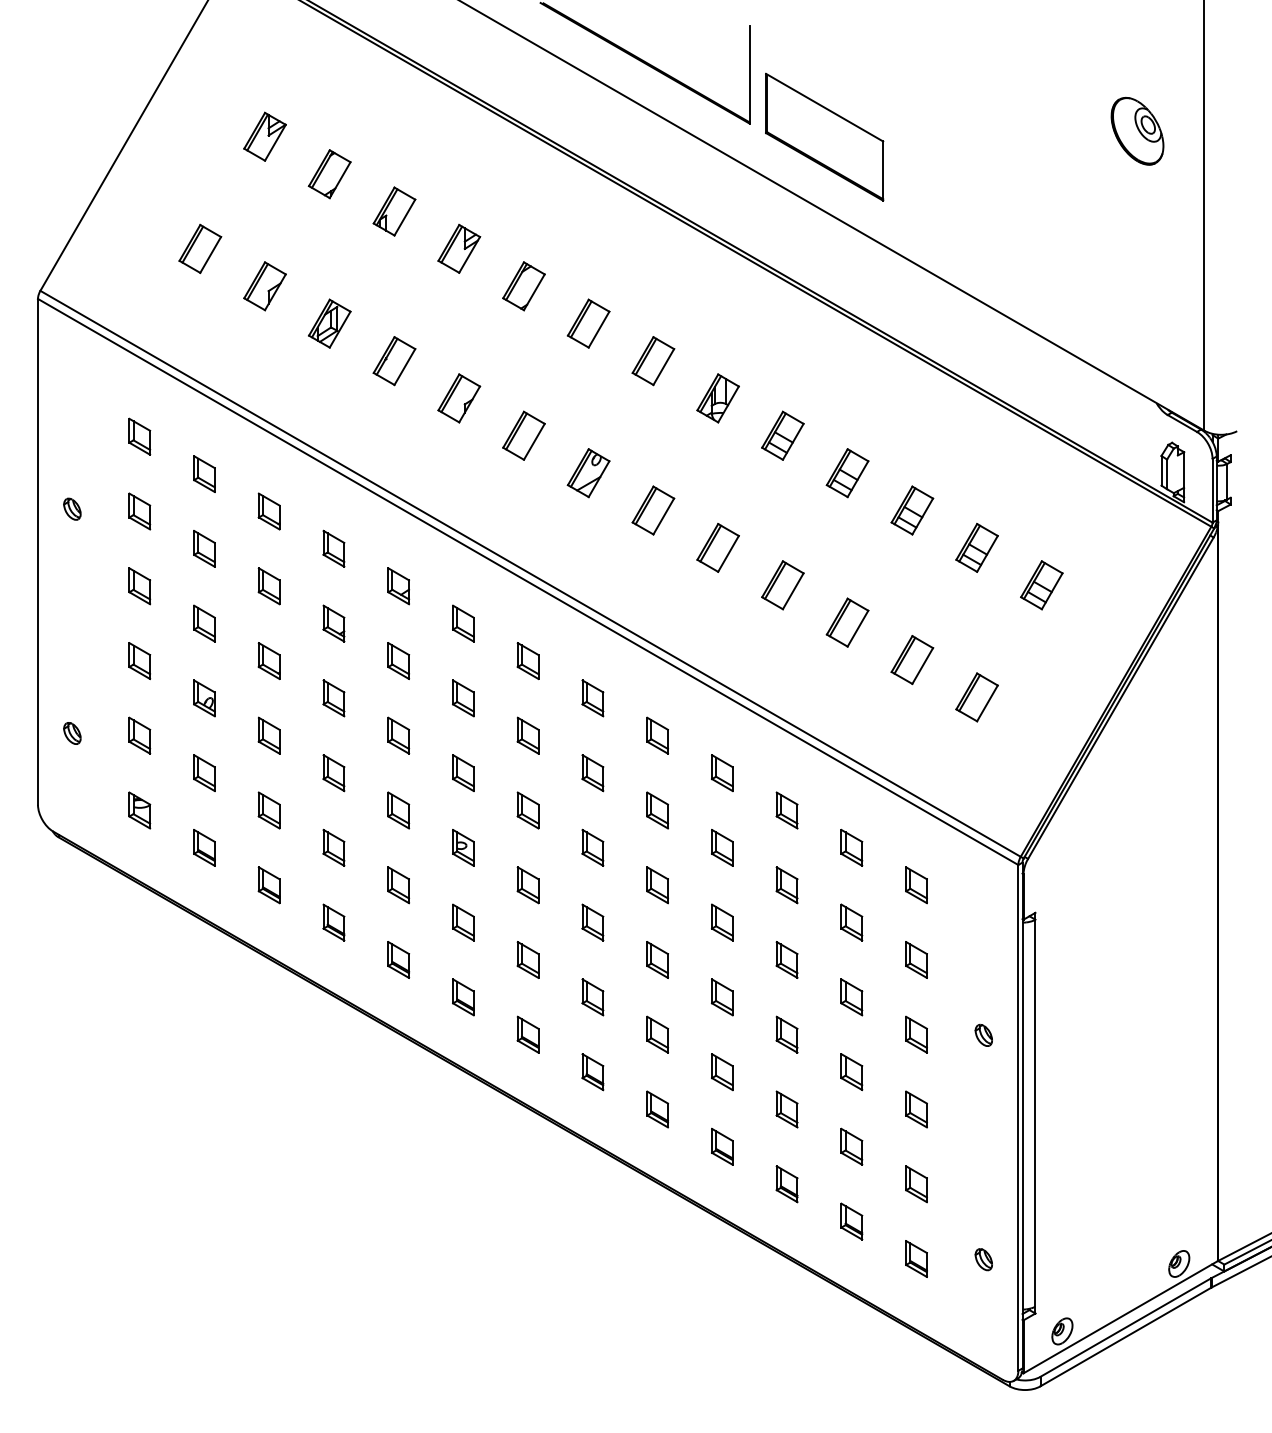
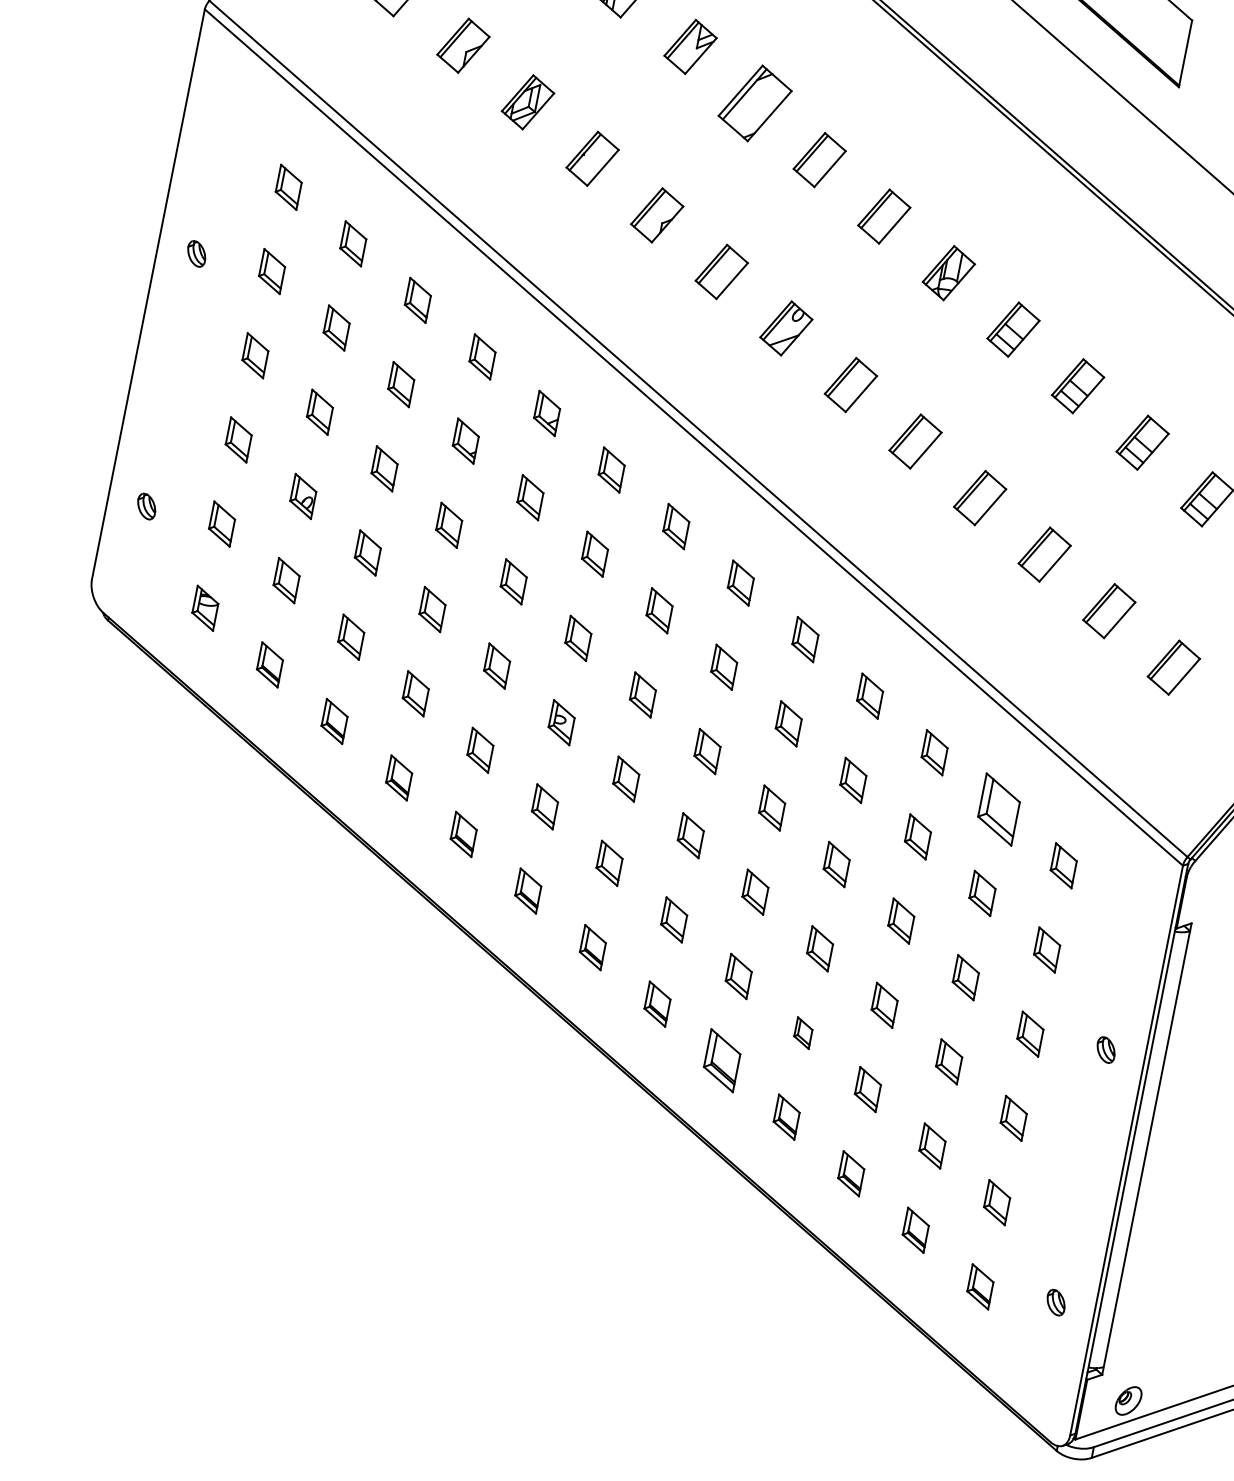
part: (523, 286) -> (754, 103), size x1.4
part: (851, 847) -> (998, 808), size x1.6
part: (722, 1072) -> (803, 1033), size x0.7
part: (657, 1109) -> (721, 1060), size x1.4

